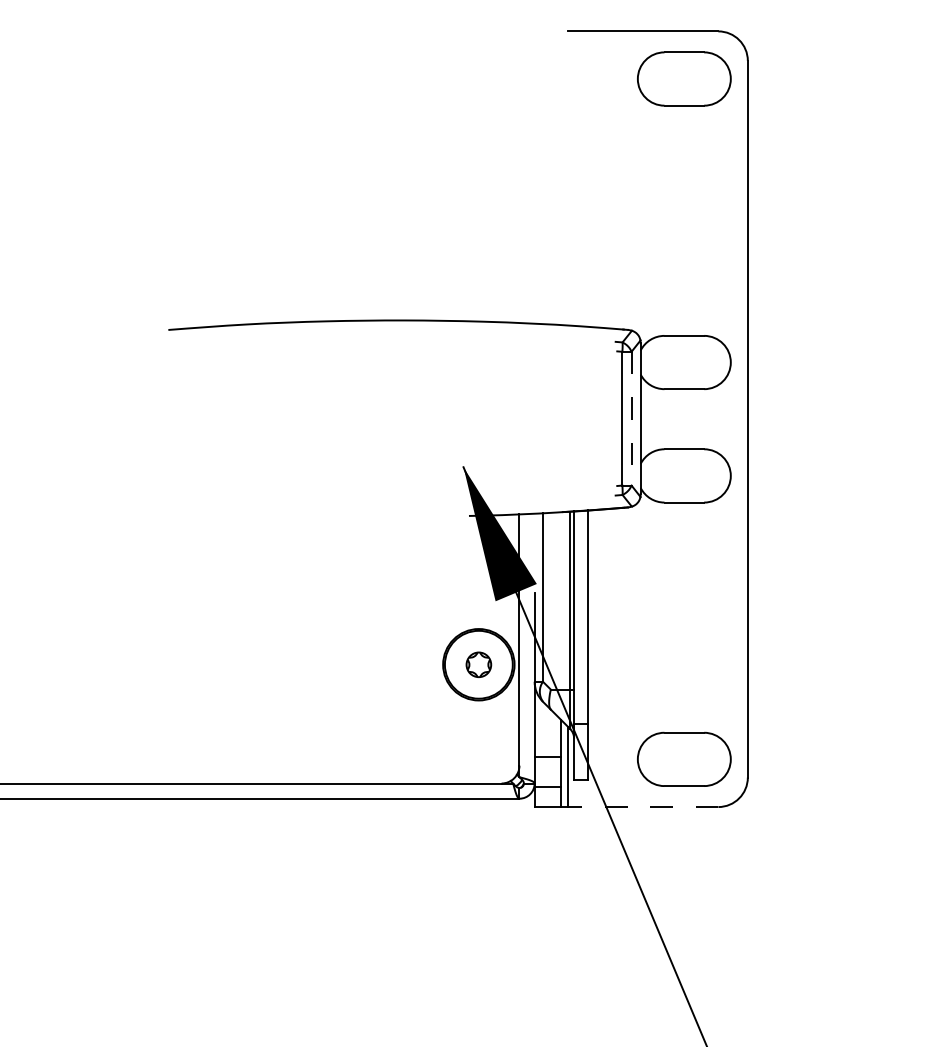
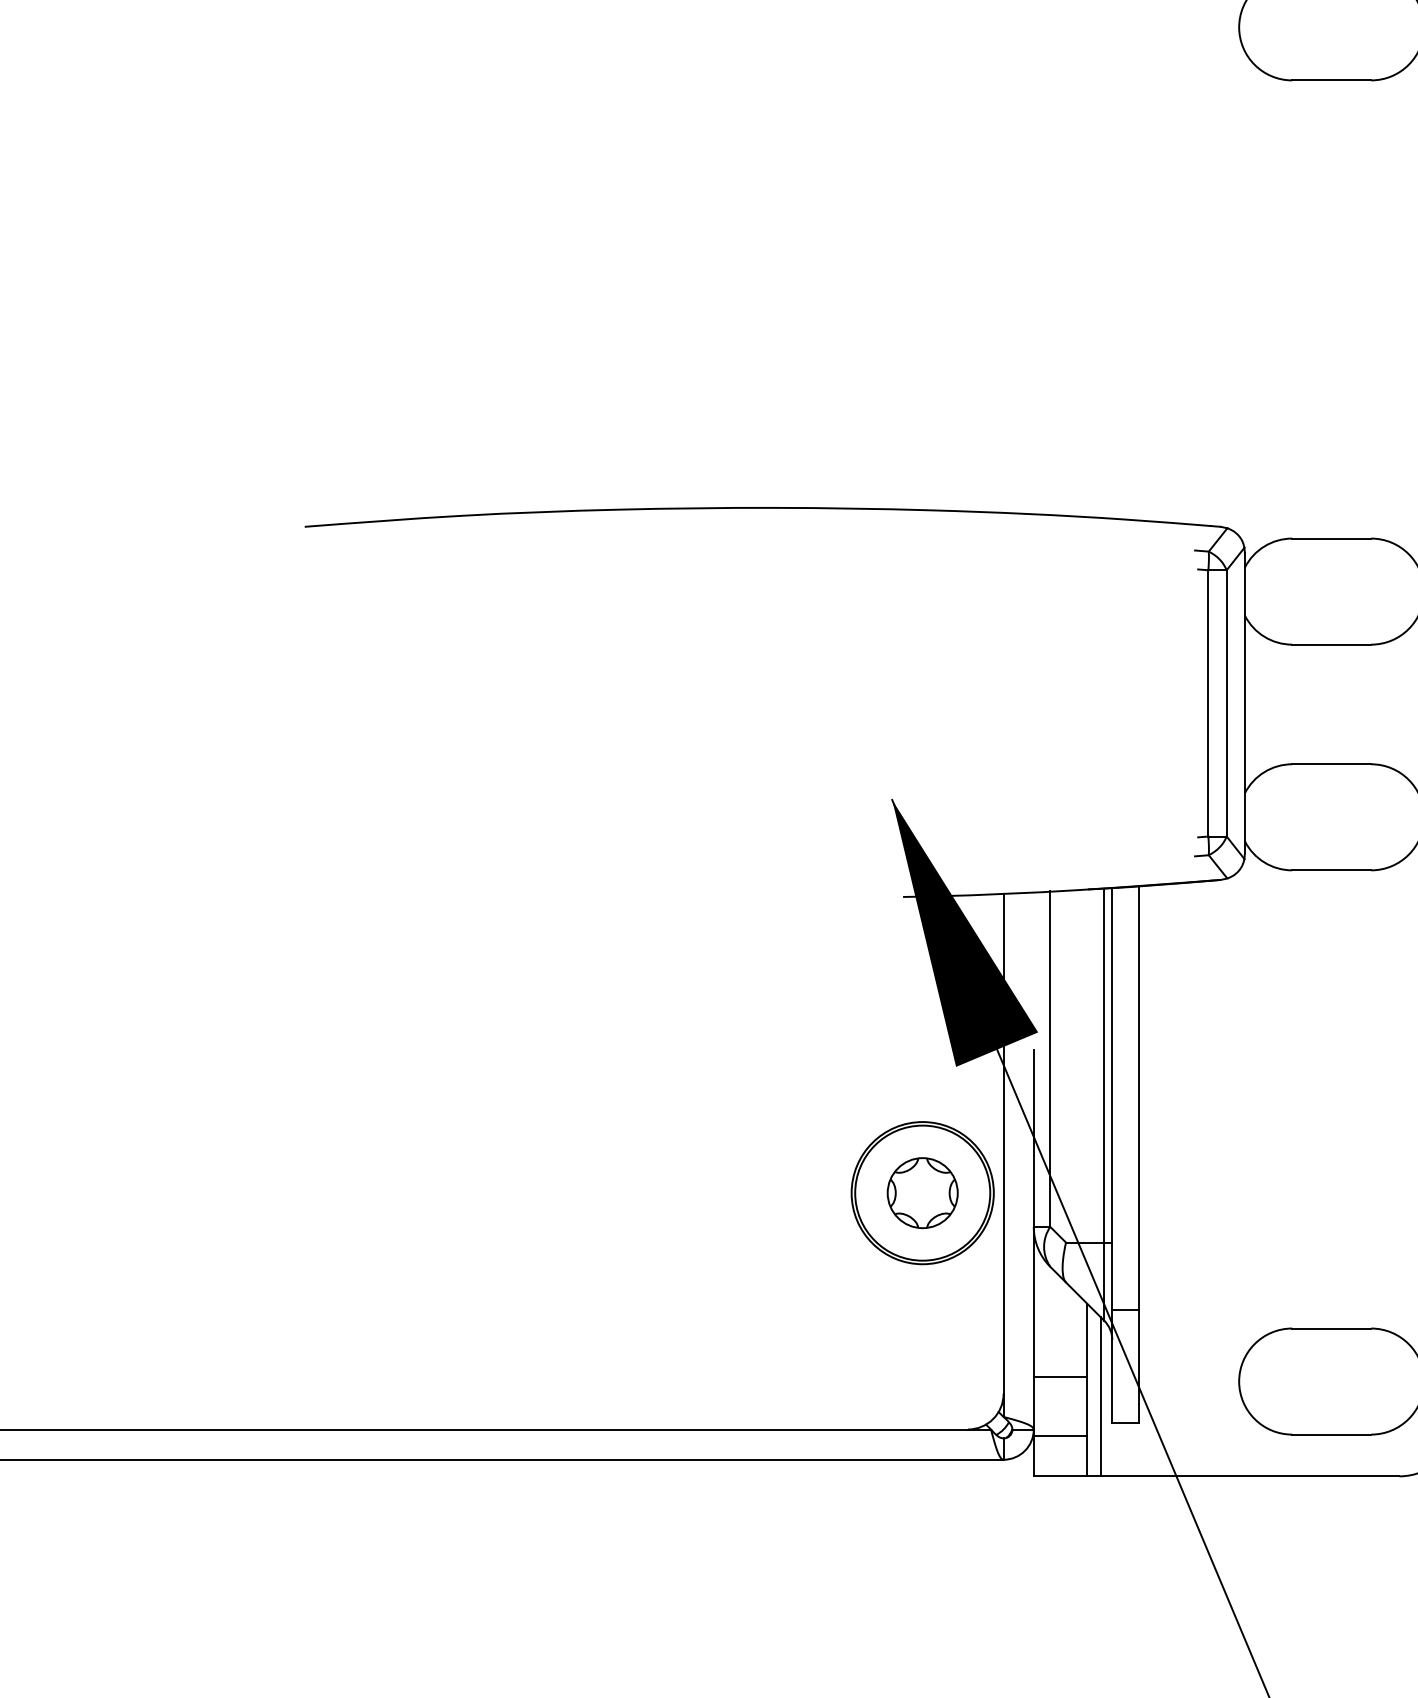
line: (631, 418) -> (1226, 703), dashed -> solid
part: (478, 664) -> (922, 1192), size x1.43
line: (642, 807) -> (1248, 1477), dashed -> solid

